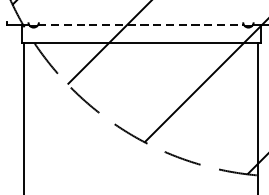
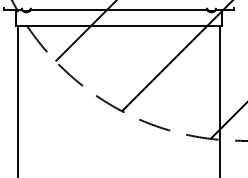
line: (140, 24) -> (118, 9), dashed -> solid

